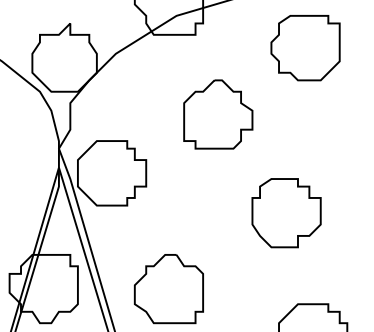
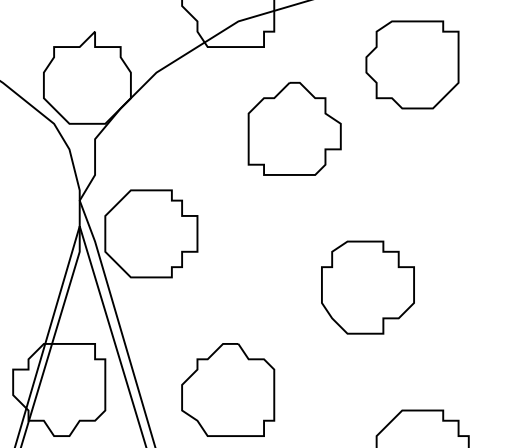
part: (218, 114) -> (295, 128), moved
part: (286, 213) -> (367, 288), moved

